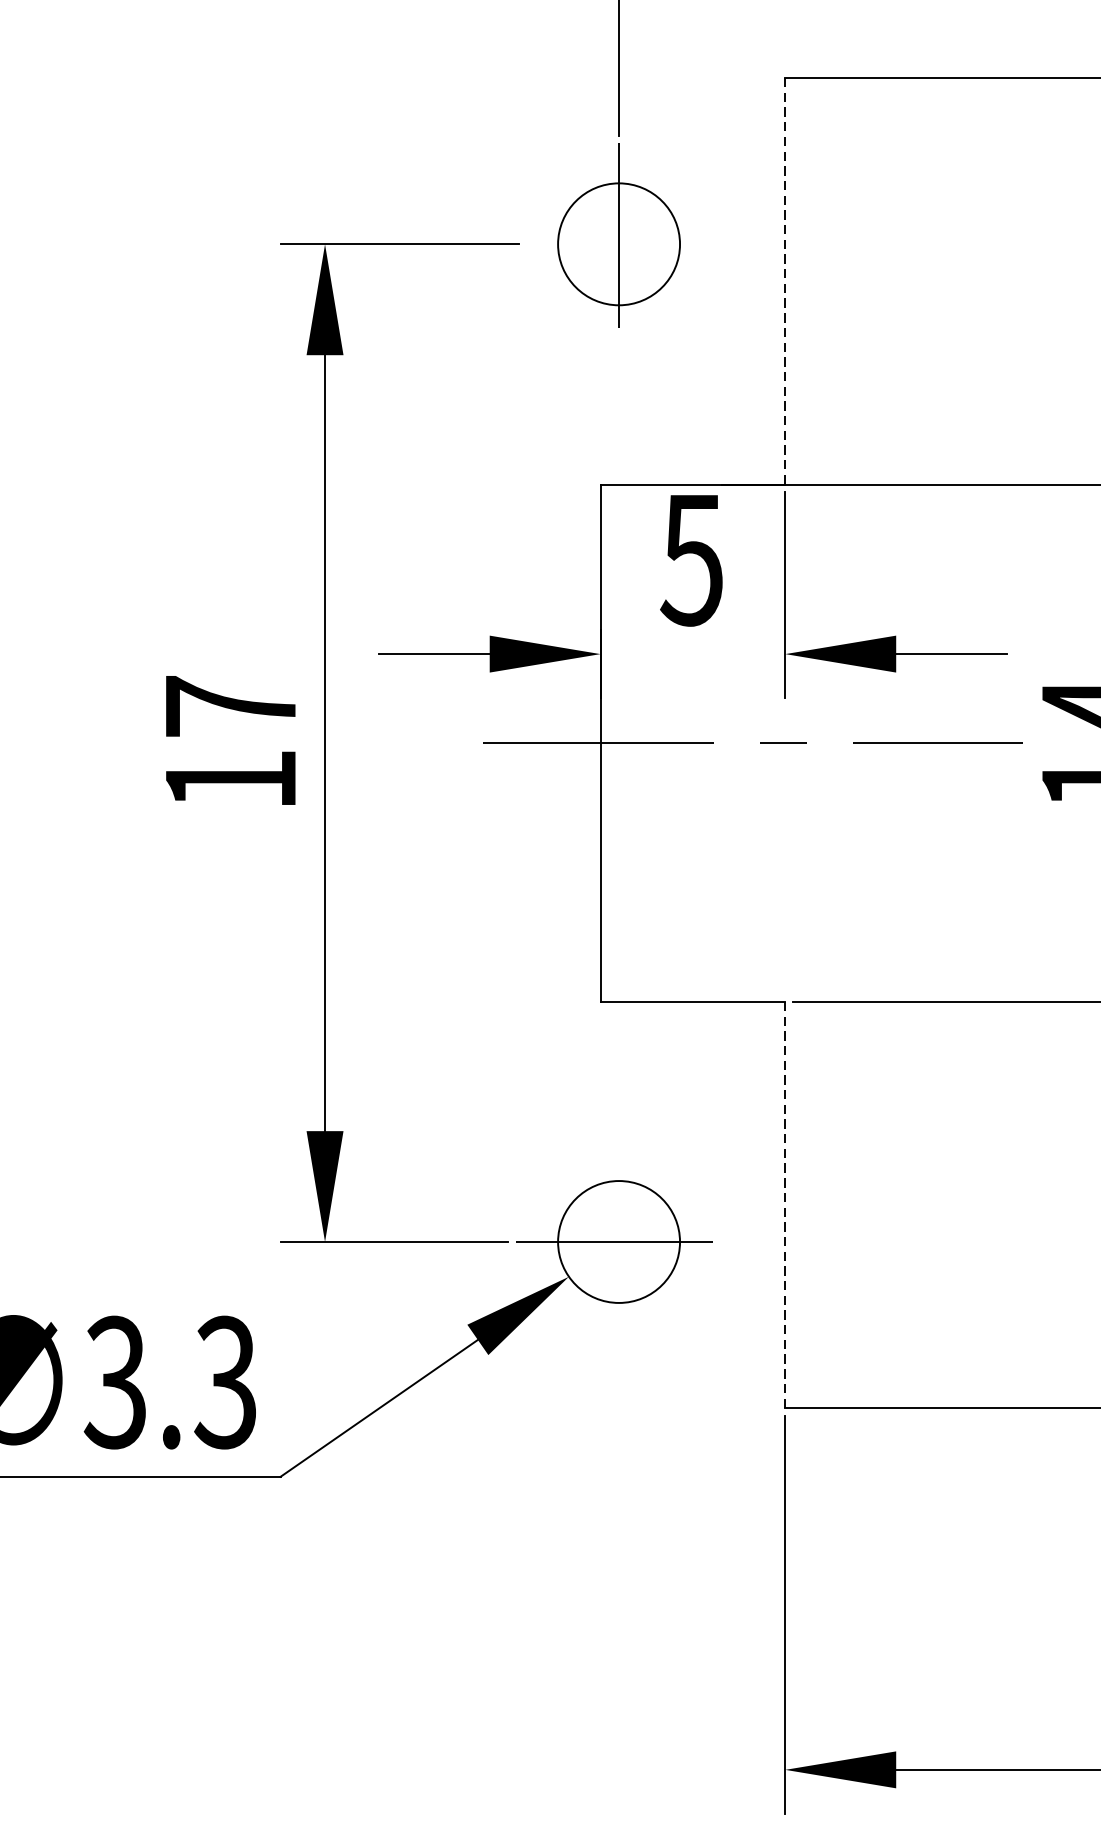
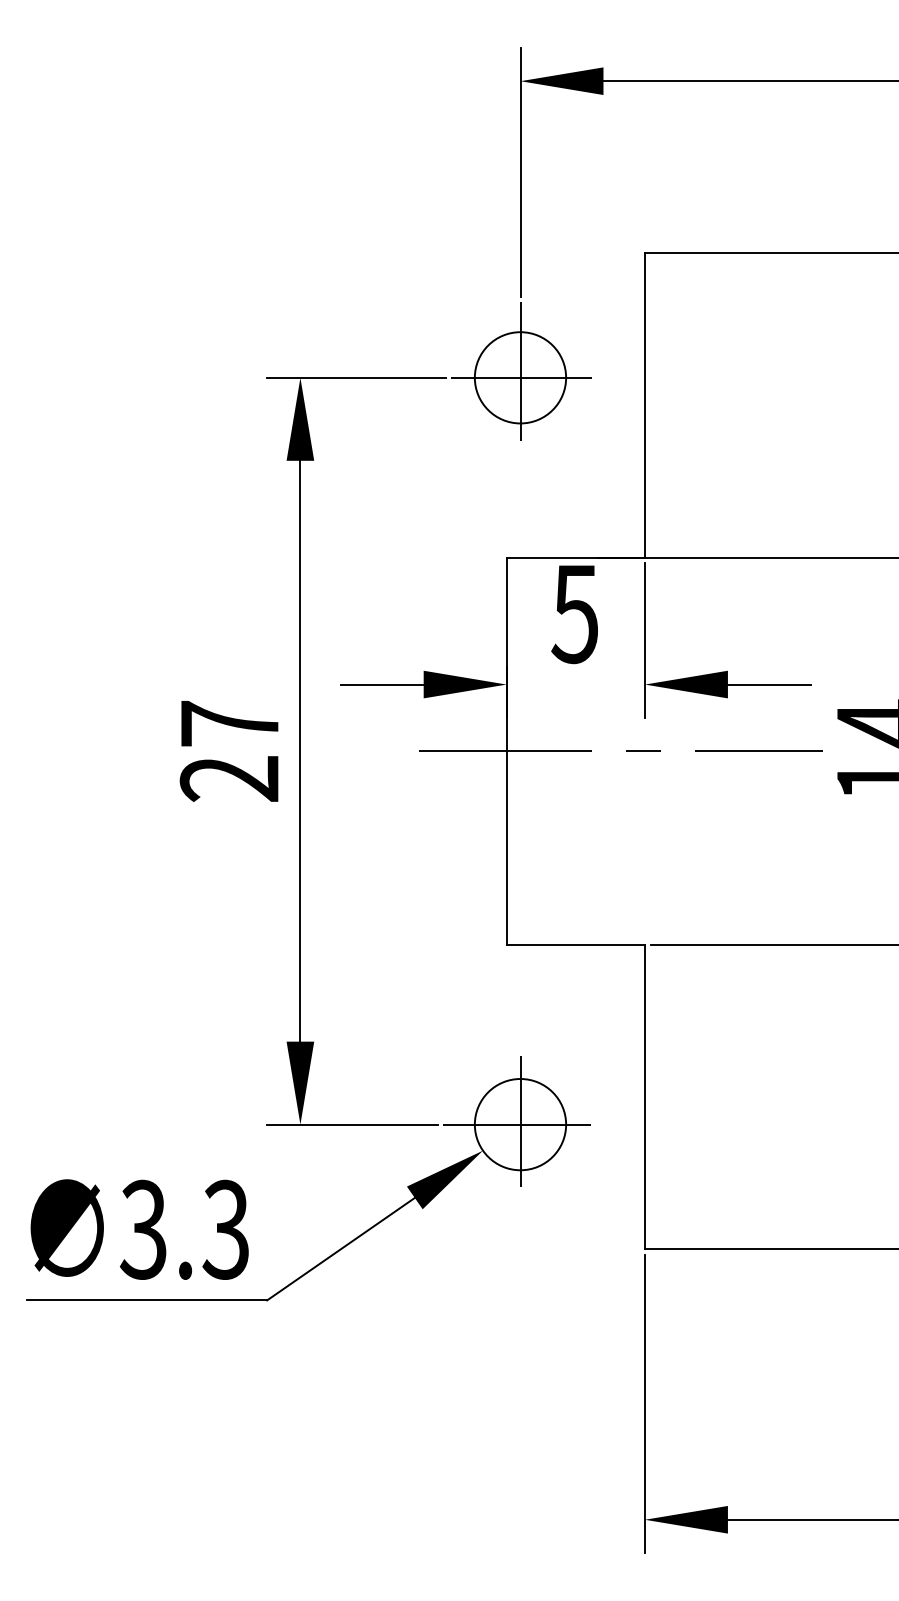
line: (620, 243) -> (521, 377), added
line: (784, 281) -> (644, 405), dashed -> solid
text: (228, 779) -> (228, 778), 17 -> 27
line: (784, 1205) -> (644, 1097), dashed -> solid
line: (619, 1237) -> (520, 1121), added

